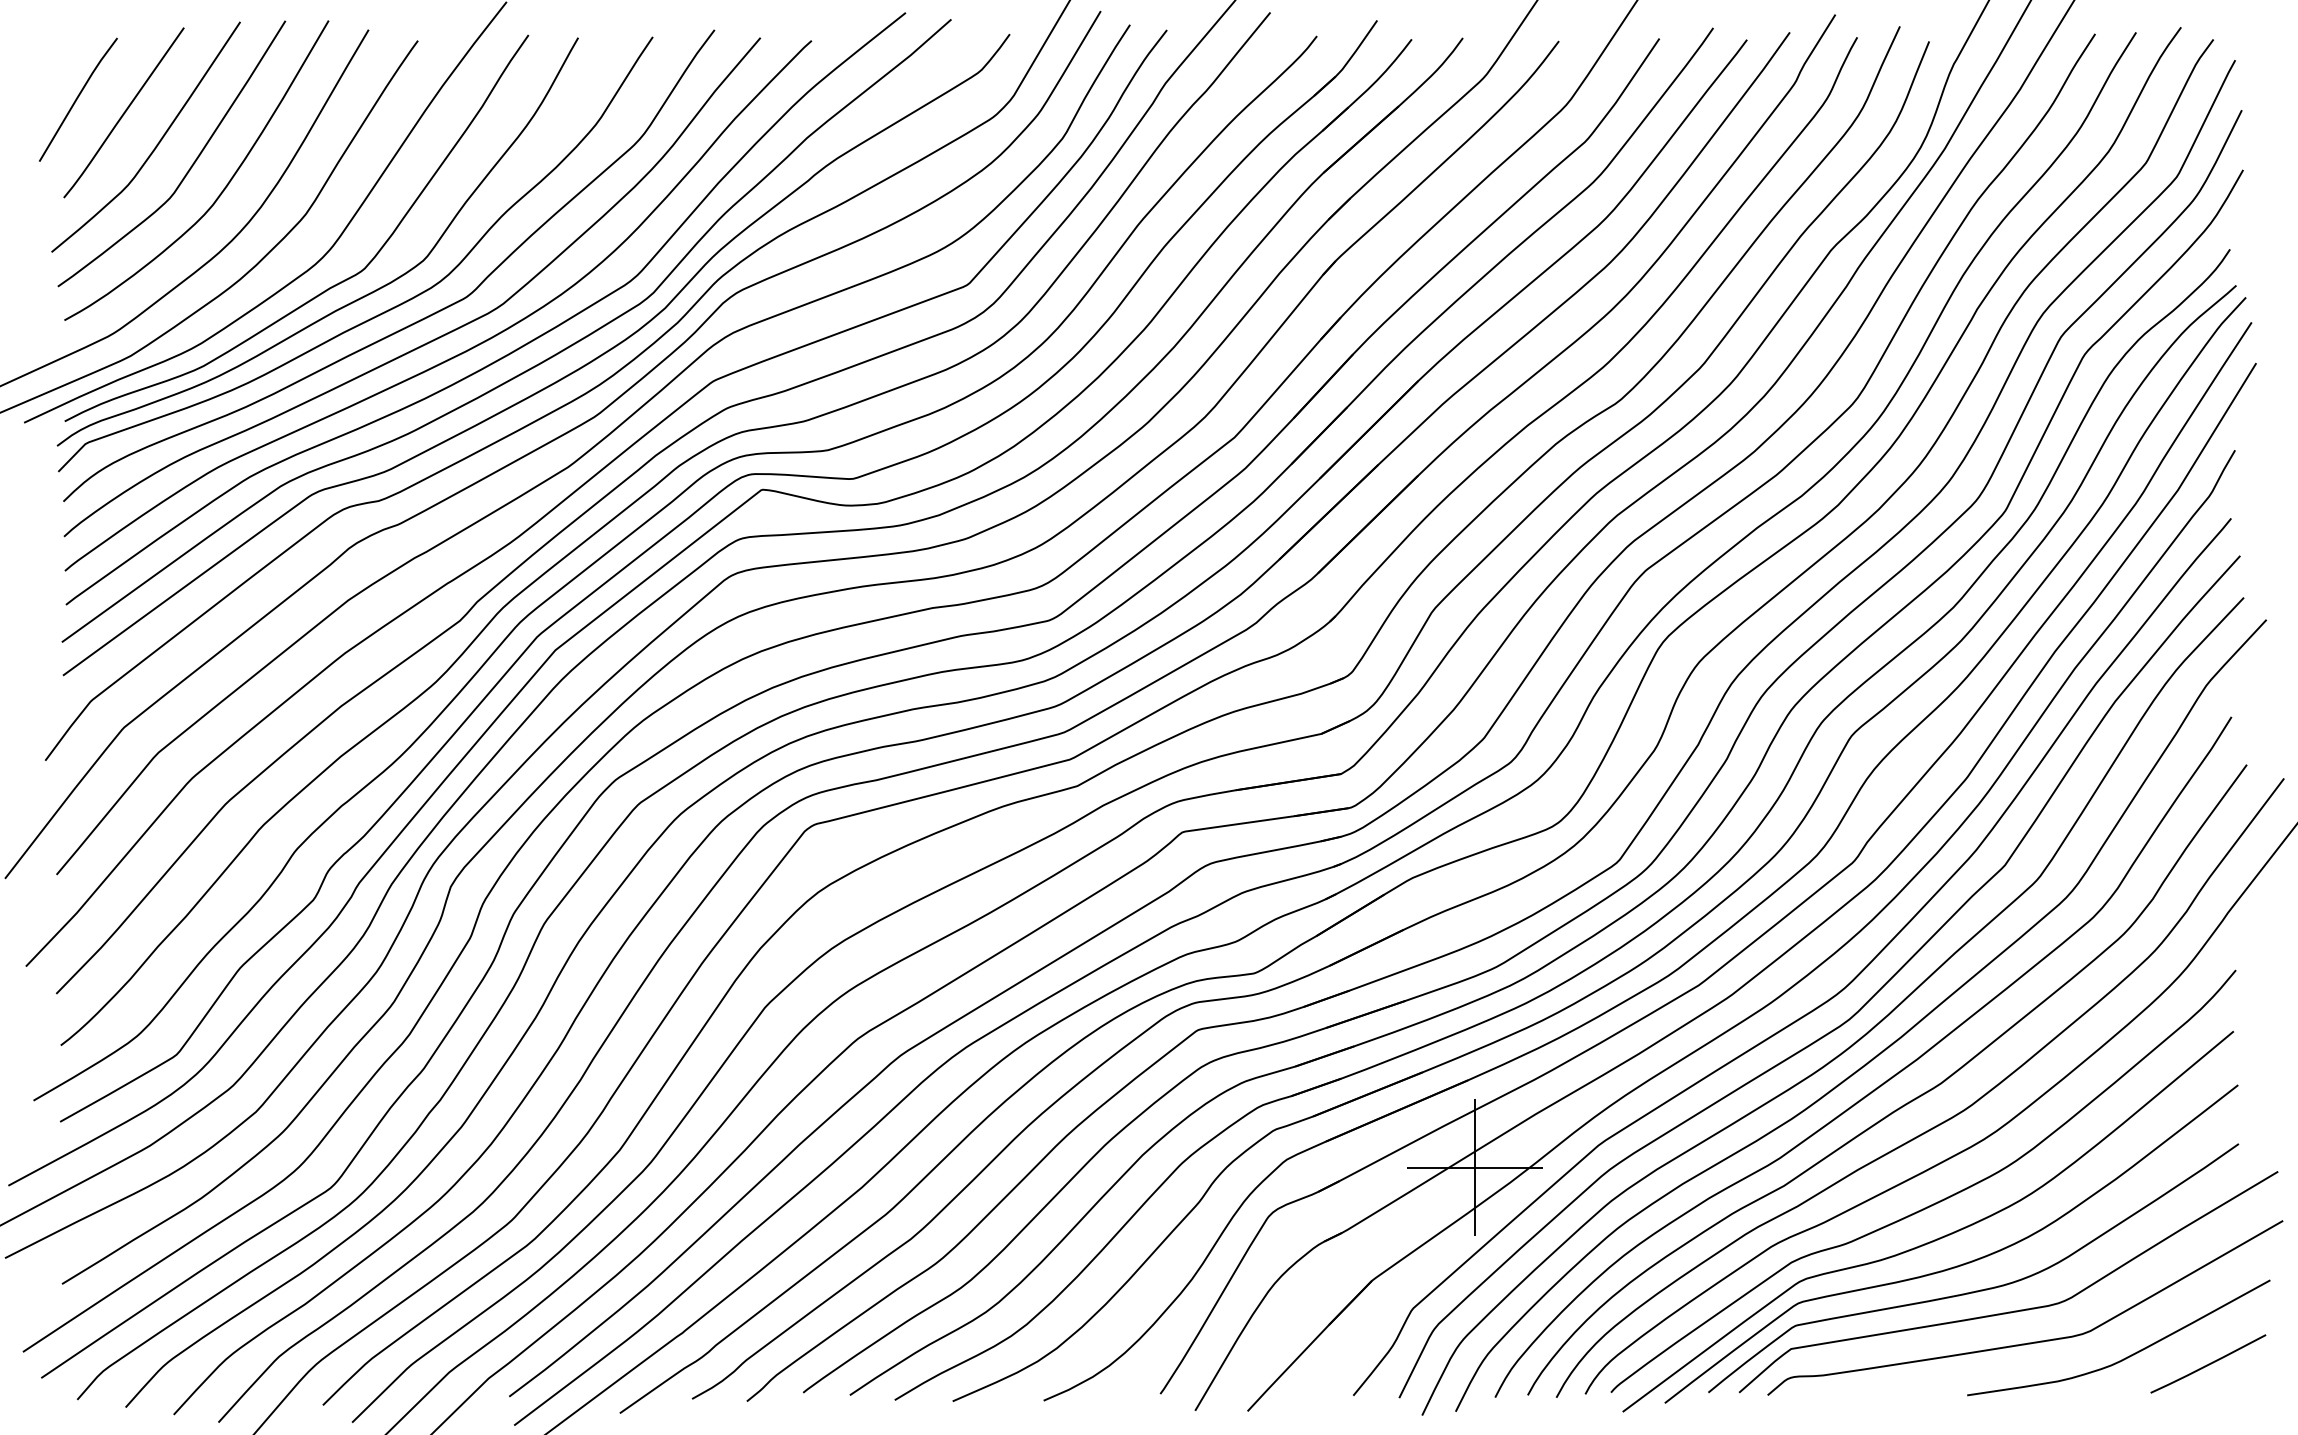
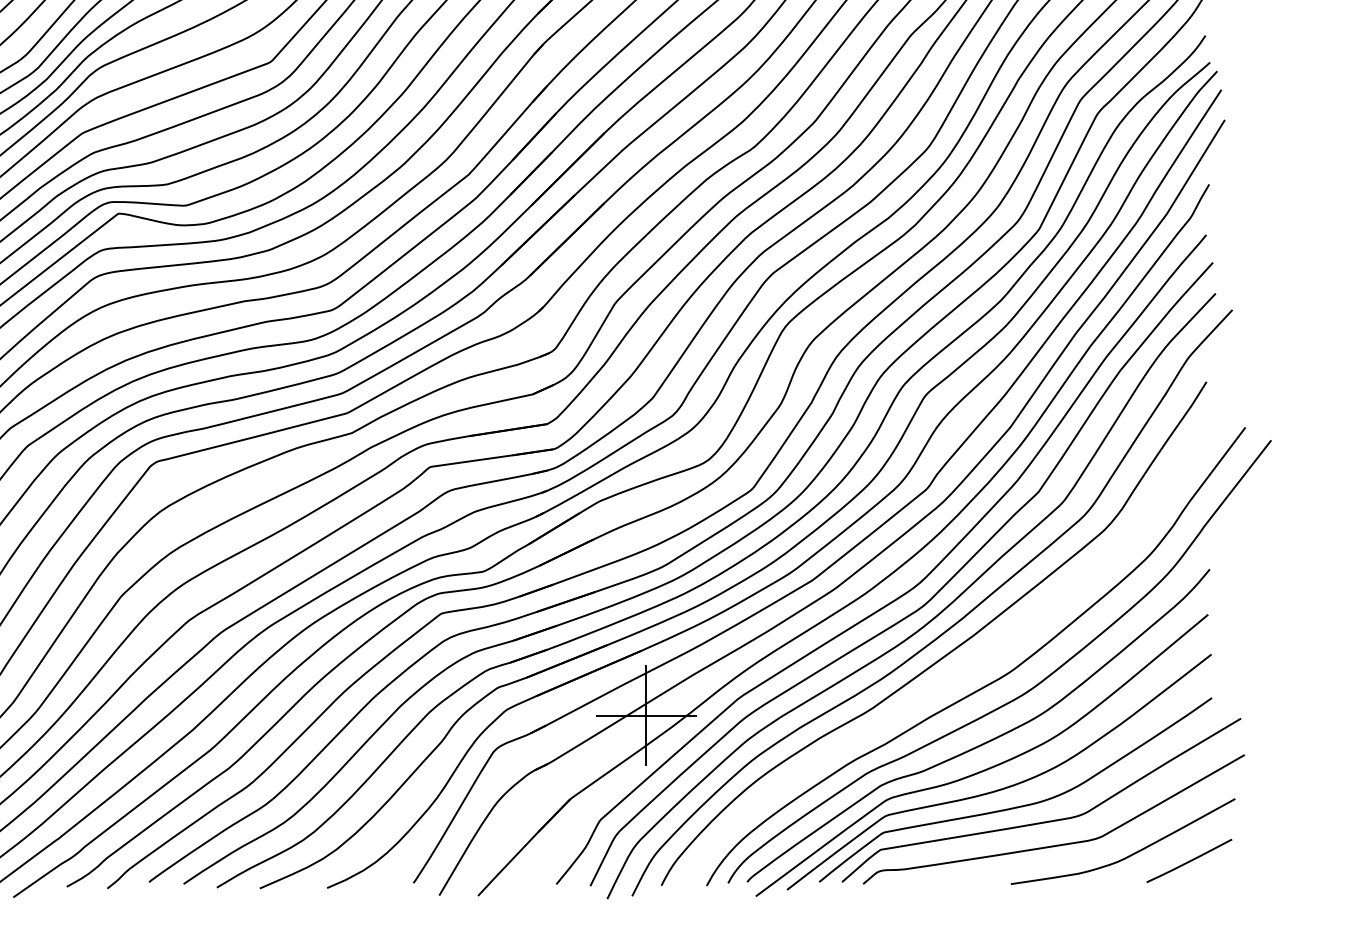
curve: (1903, 1104) -> (963, 668), removed

